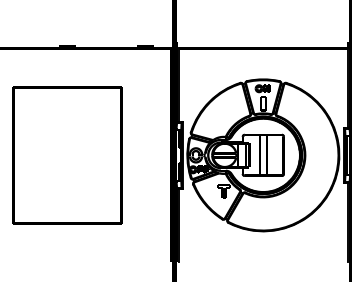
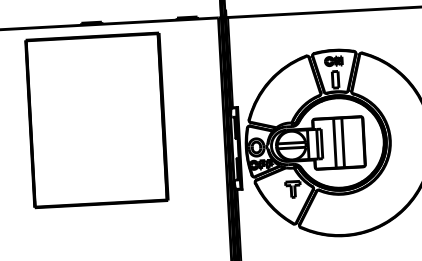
part: (67, 155) -> (97, 120), moved

